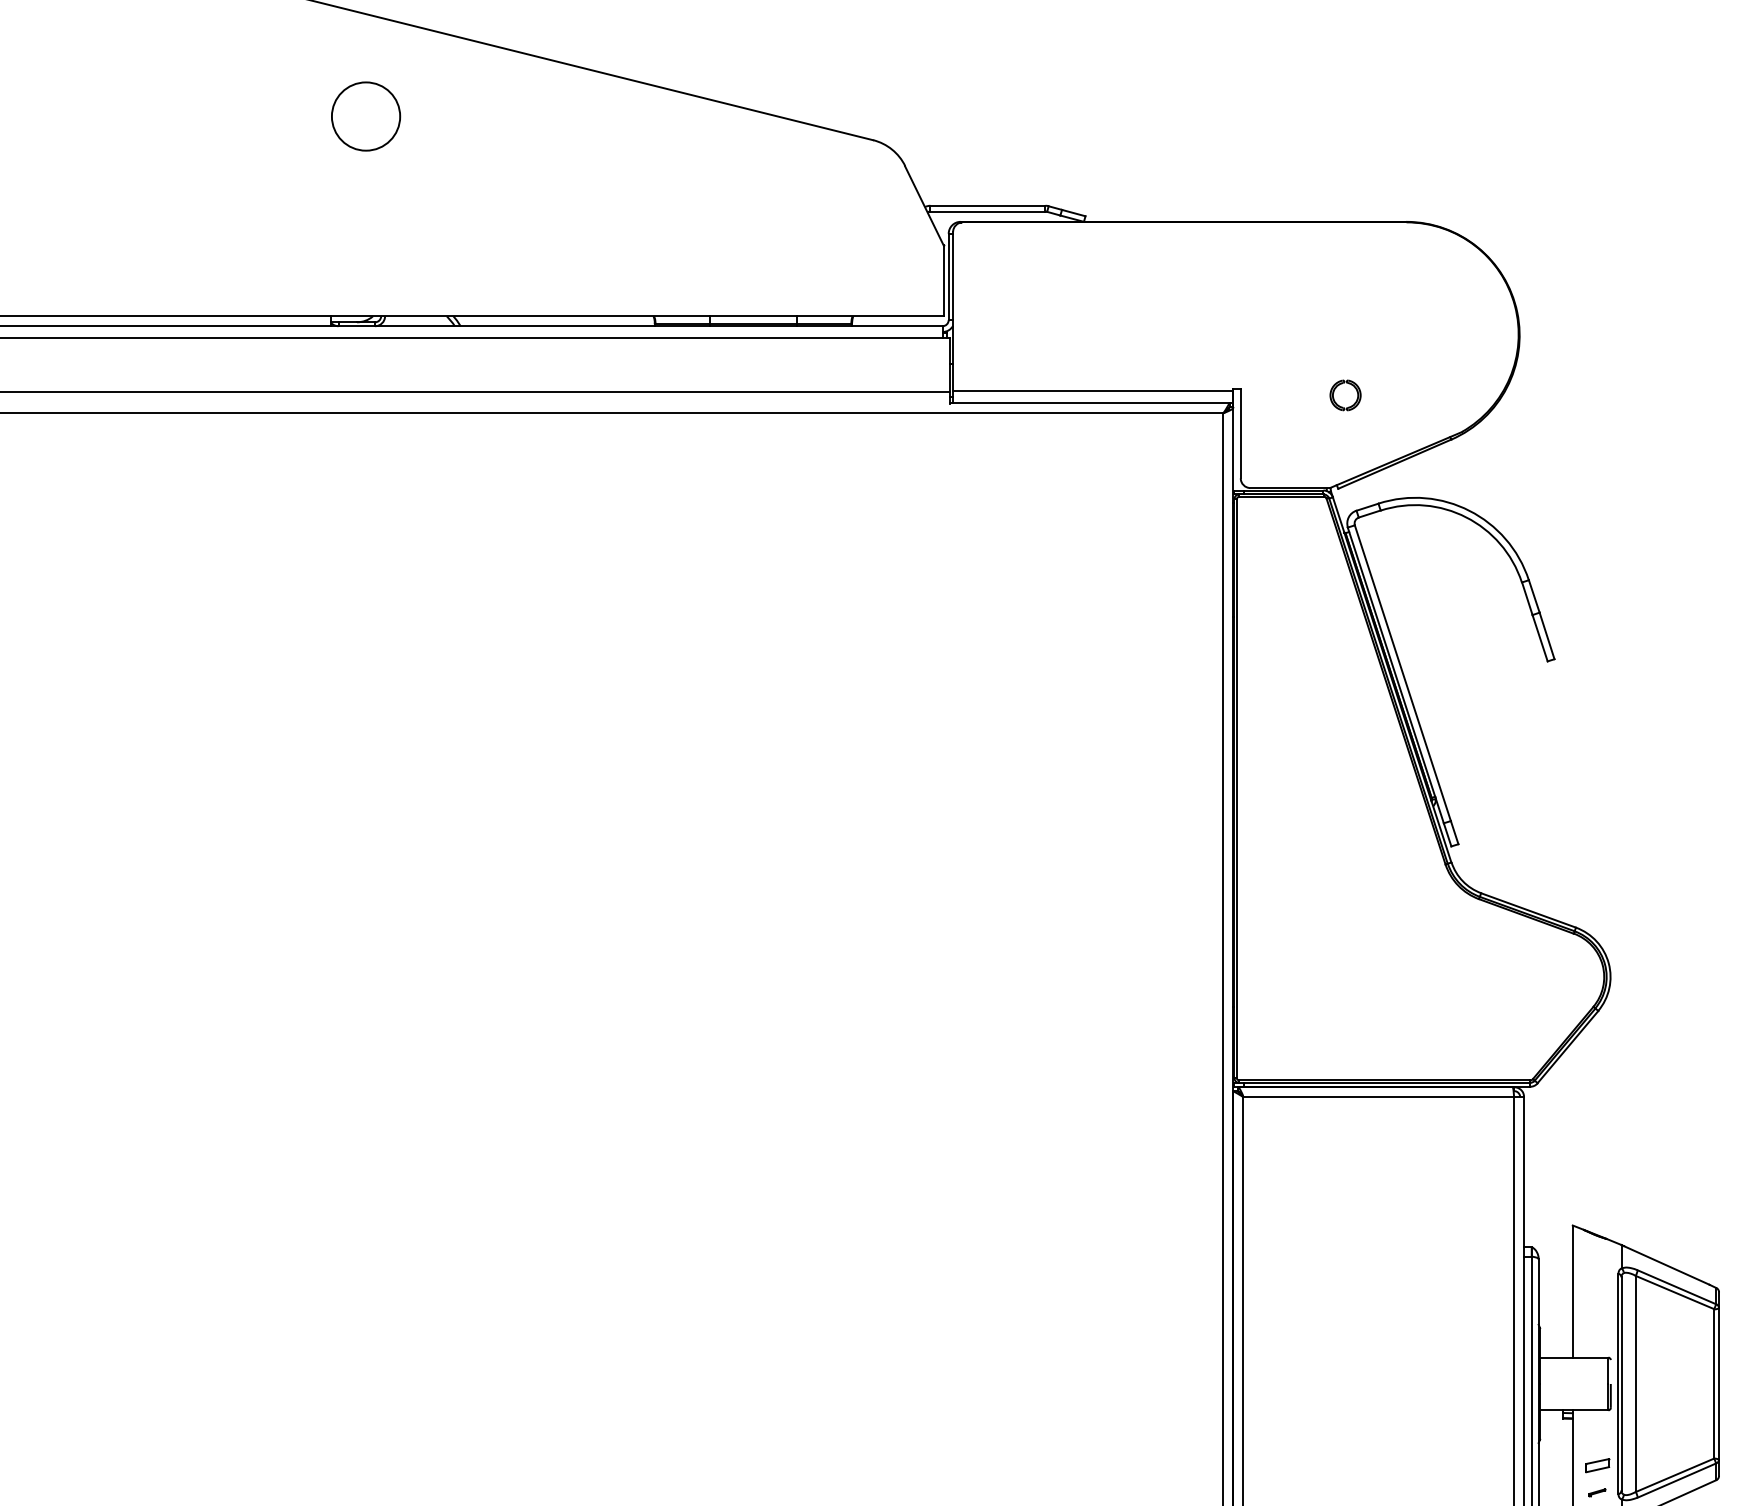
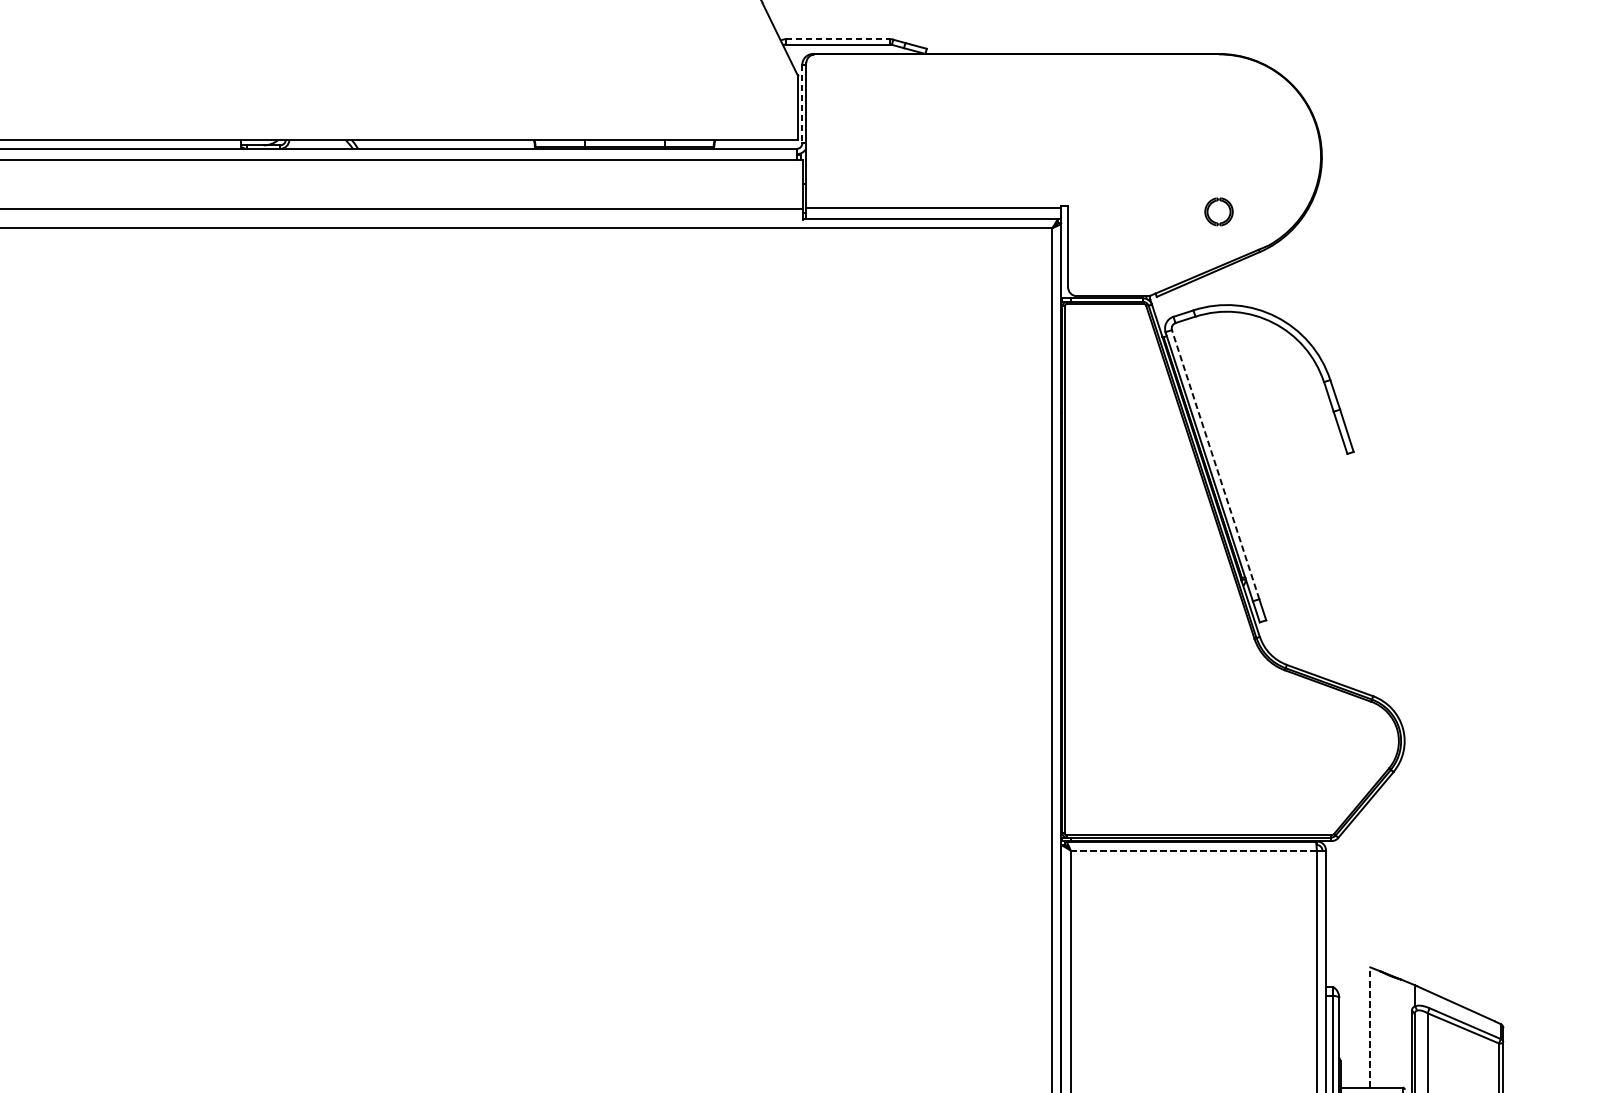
line: (987, 205) -> (837, 39), solid -> dashed
line: (948, 277) -> (802, 104), solid -> dashed
part: (1345, 395) -> (1218, 211), moved
line: (1402, 672) -> (1215, 464), solid -> dashed
line: (1378, 1097) -> (1193, 850), solid -> dashed
line: (1572, 1291) -> (1370, 1027), solid -> dashed

